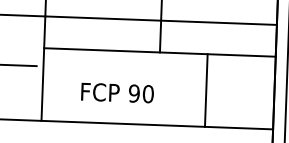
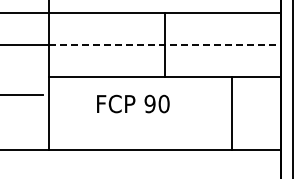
line: (161, 21) -> (165, 45), solid -> dashed
line: (205, 89) -> (231, 112), moved
text: (117, 92) -> (133, 103), moved

